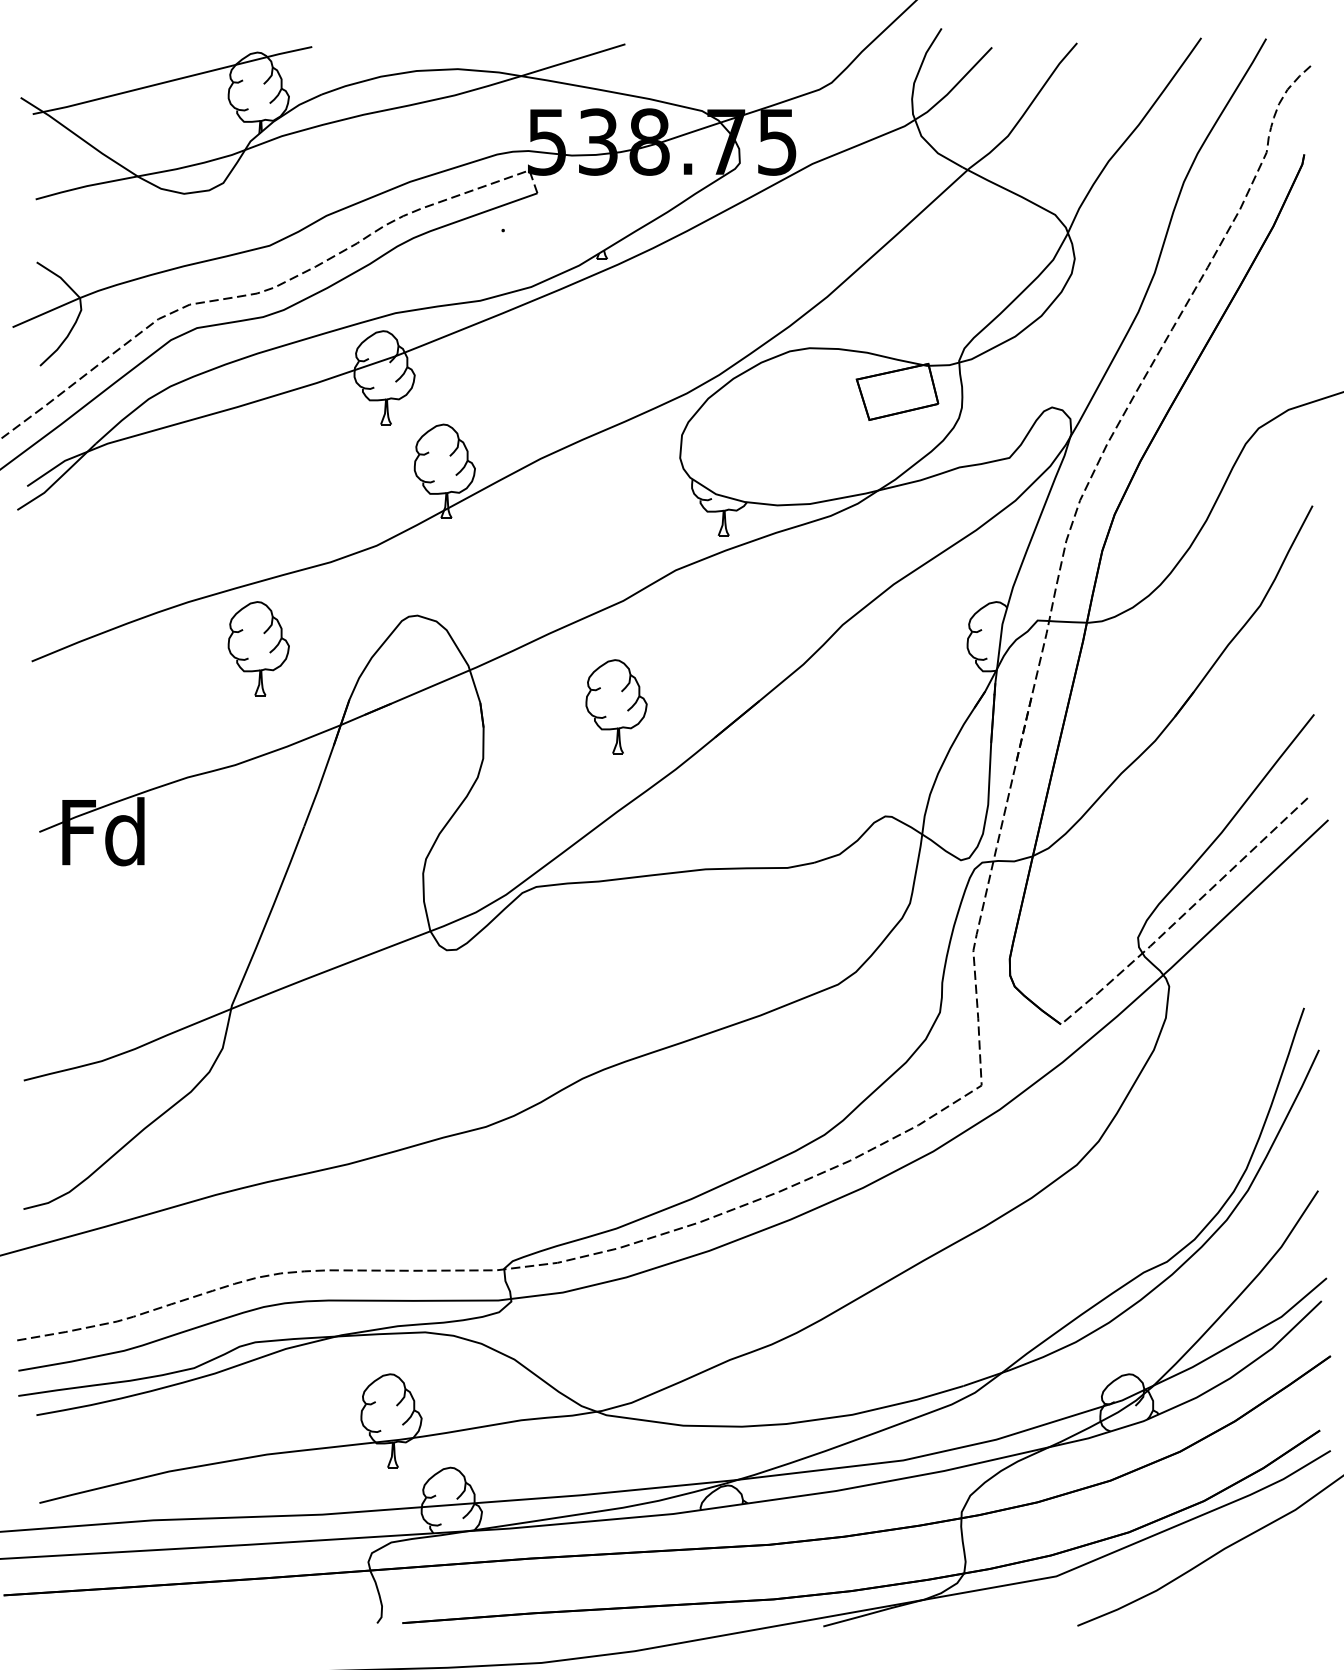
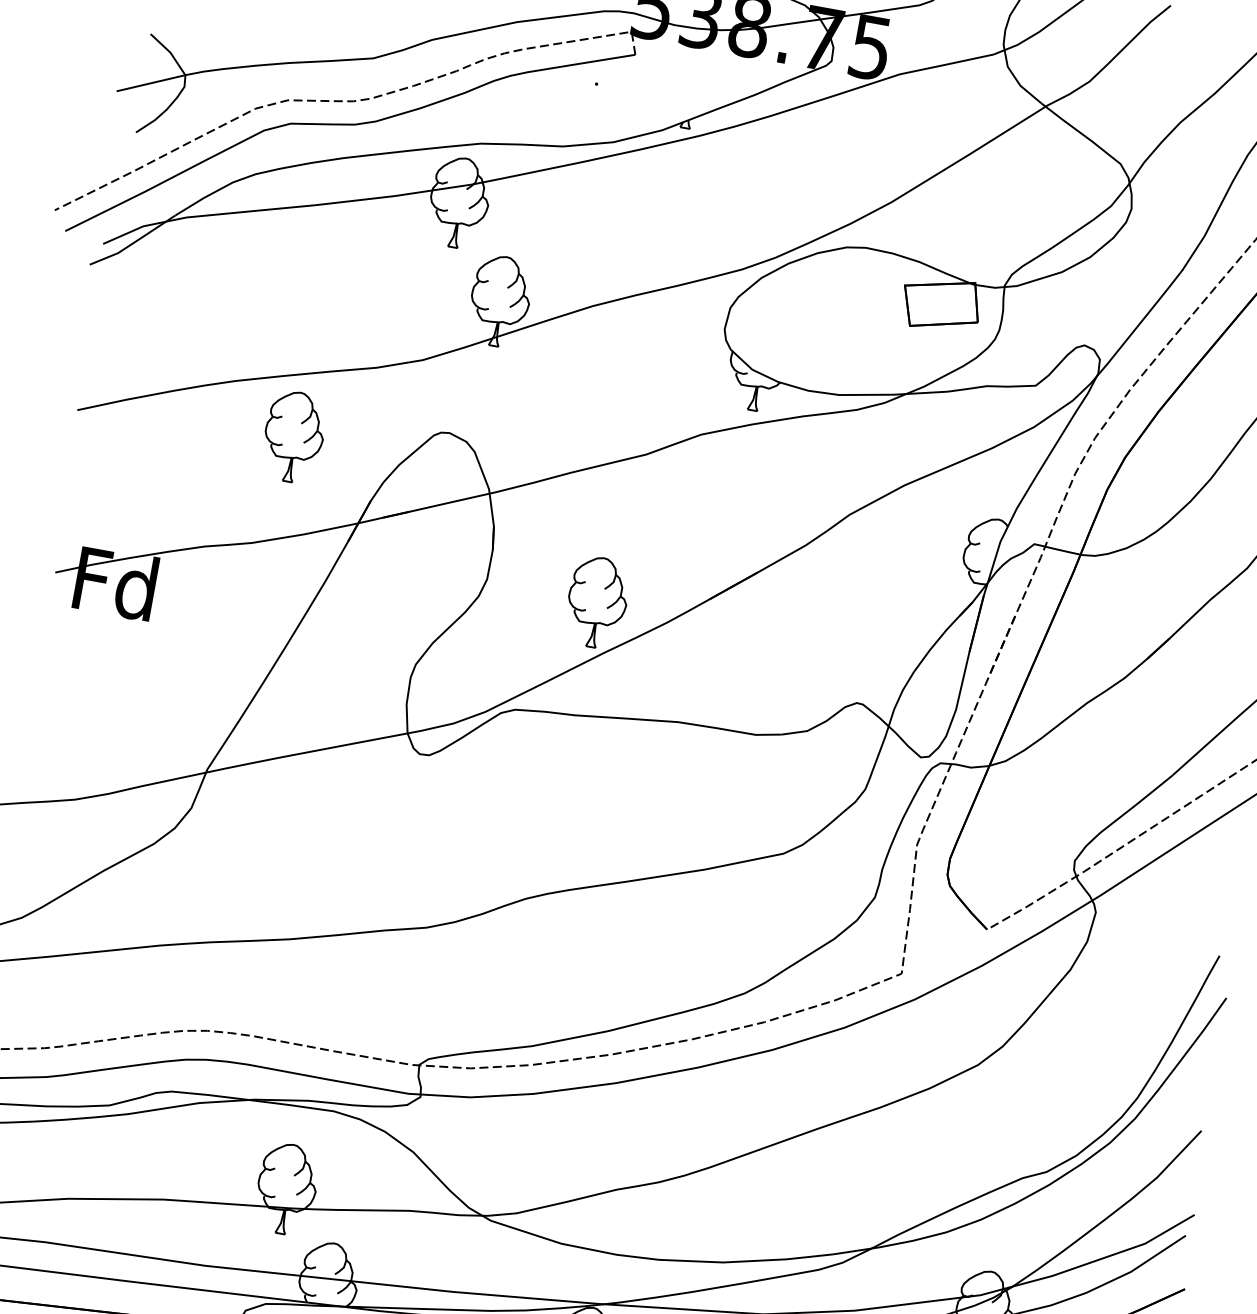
part: (616, 706) -> (597, 602), moved

